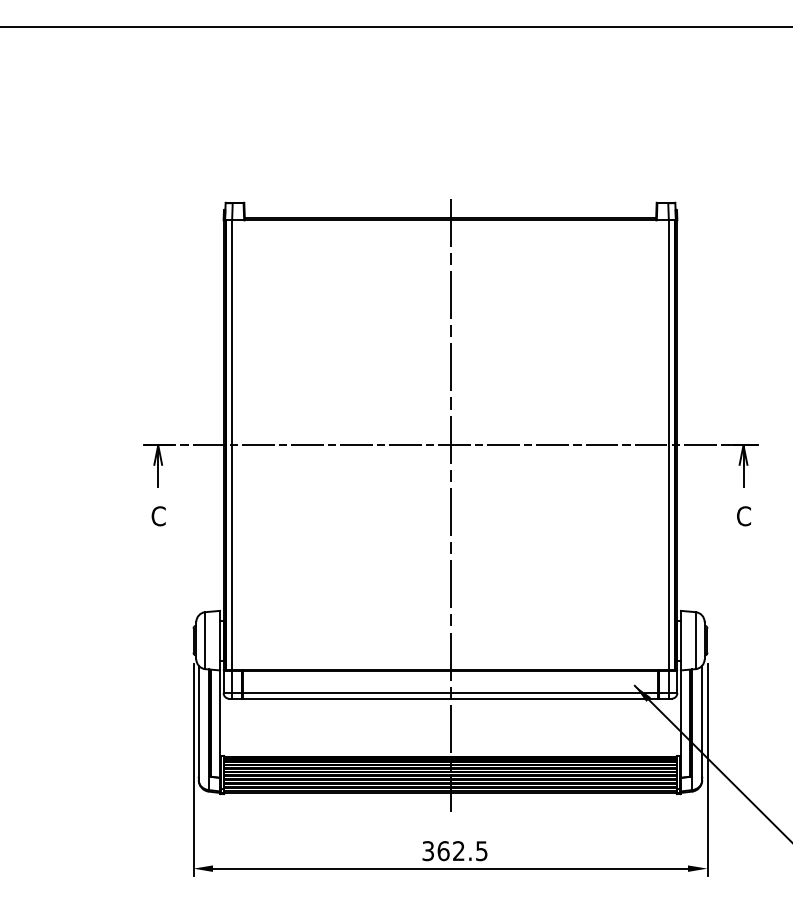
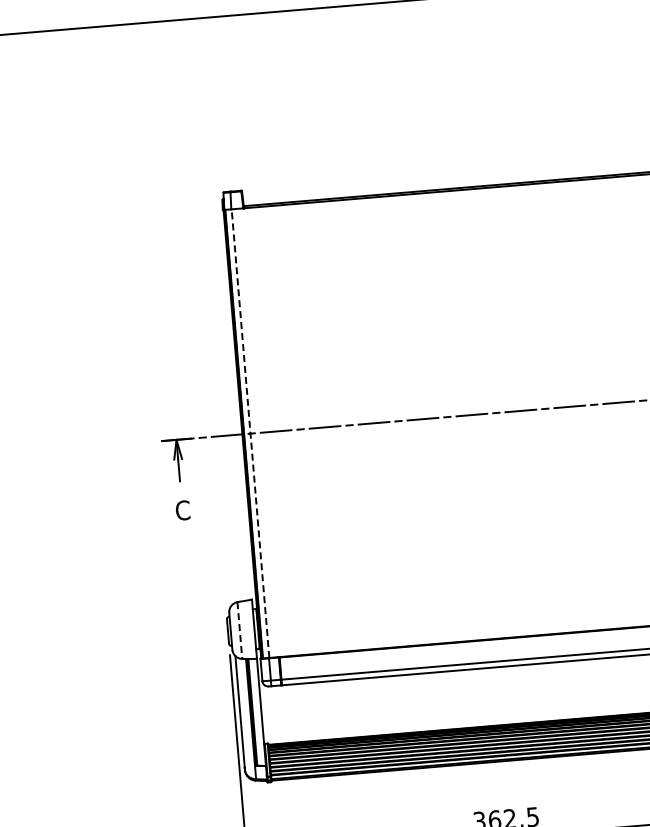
line: (232, 444) -> (250, 432), solid -> dashed
line: (450, 505) -> (472, 475), removed
line: (205, 641) -> (240, 631), solid -> dashed

